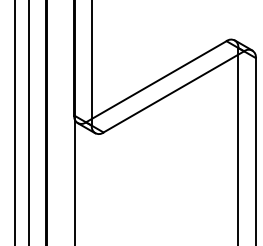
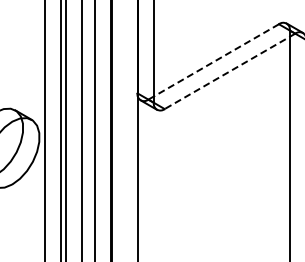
line: (156, 82) -> (213, 62), solid -> dashed
line: (173, 92) -> (229, 71), solid -> dashed

